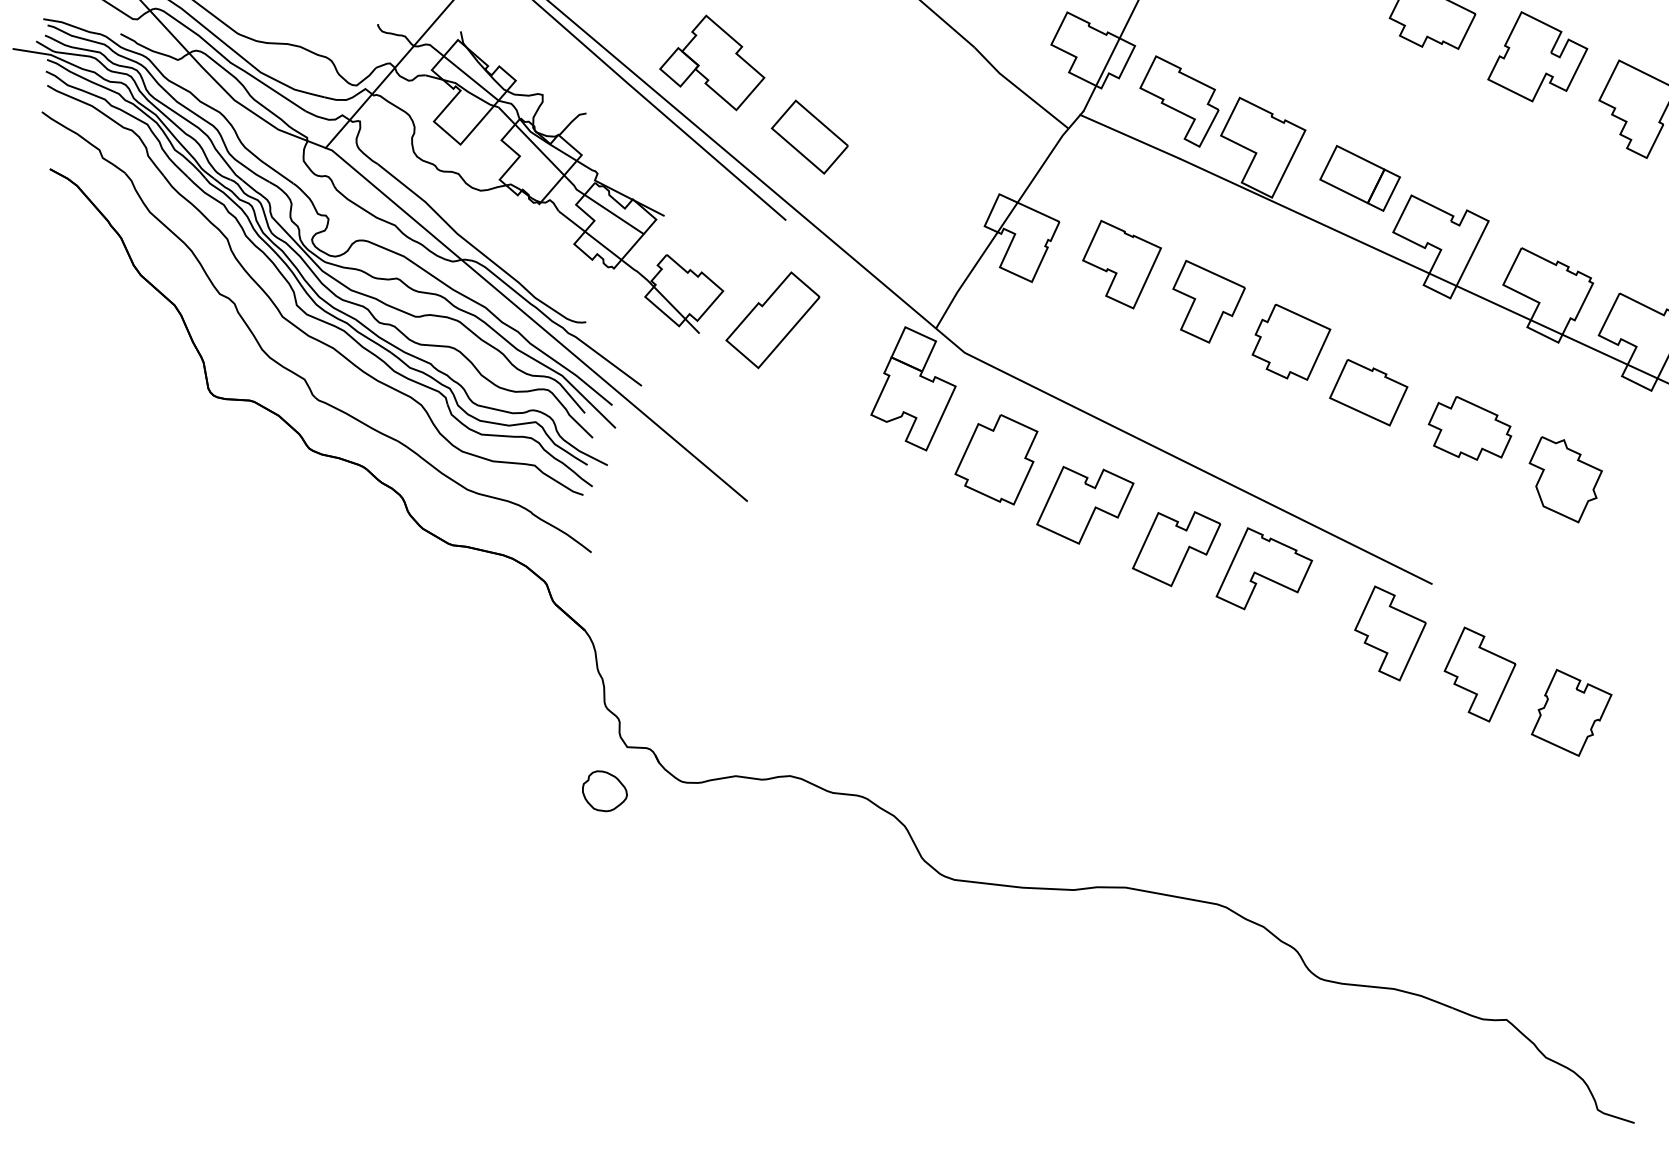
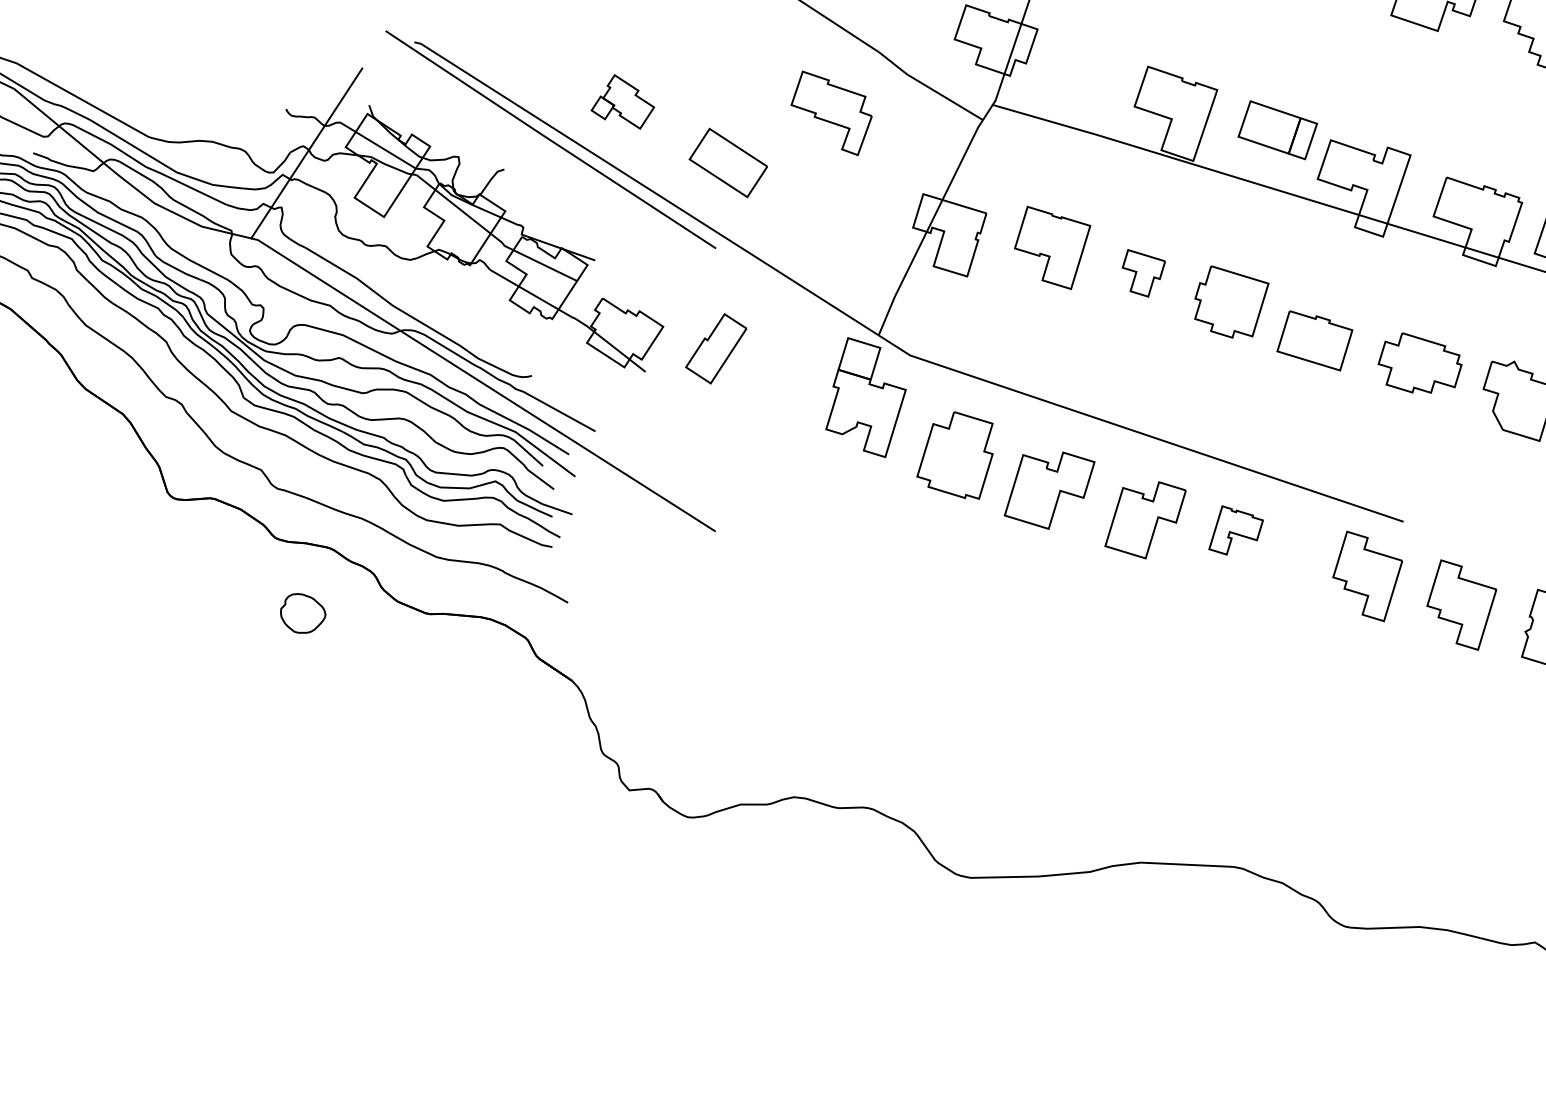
part: (712, 62) -> (622, 102), size x0.6
part: (1179, 101) -> (831, 113), moved
part: (1208, 301) -> (1144, 272), size x0.6
part: (772, 320) -> (715, 349), size x0.7
part: (1264, 568) -> (1235, 528), size x0.6
part: (604, 791) -> (302, 613), moved

